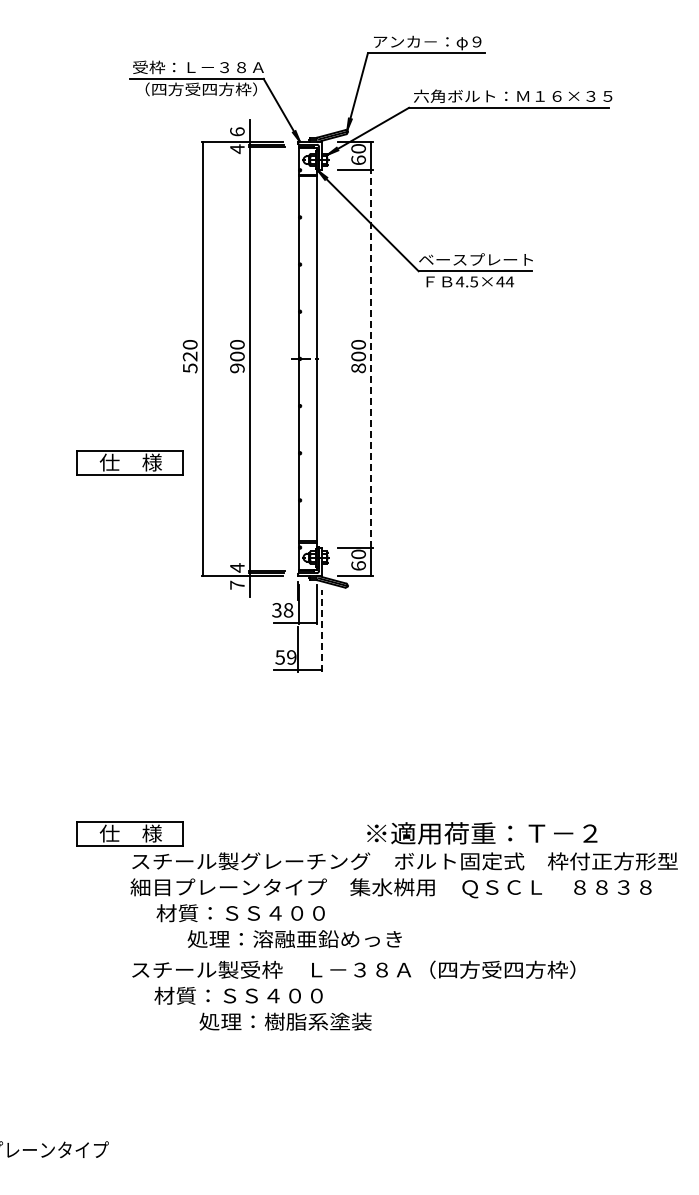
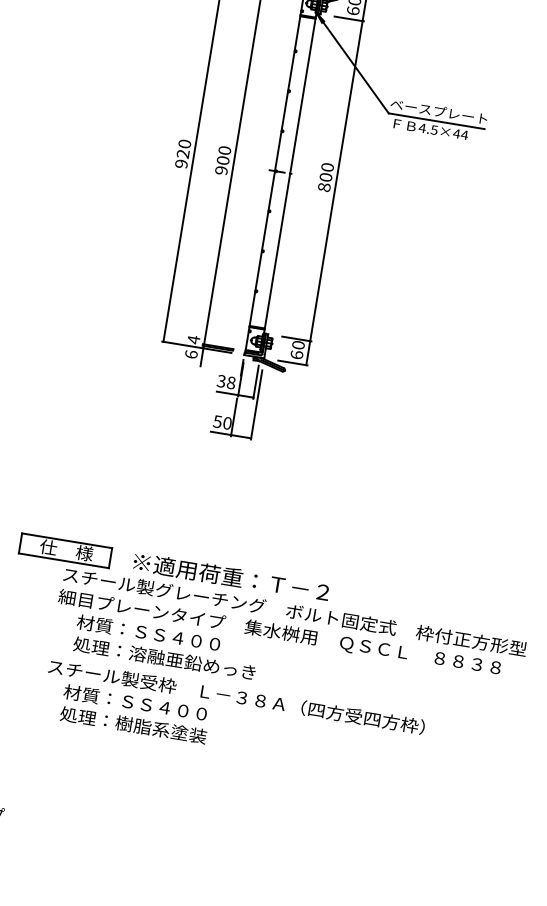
line: (371, 358) -> (336, 180), dashed -> solid
text: (189, 368) -> (180, 164), 520 -> 920
part: (129, 462) -> (116, 235), removed
text: (237, 584) -> (191, 353), 7 -> 6
line: (321, 630) -> (256, 404), dashed -> solid
text: (291, 657) -> (227, 423), 59 -> 50
text: (482, 833) -> (231, 577), moved
text: (294, 939) -> (164, 658), moved
text: (285, 1021) -> (133, 725), moved

